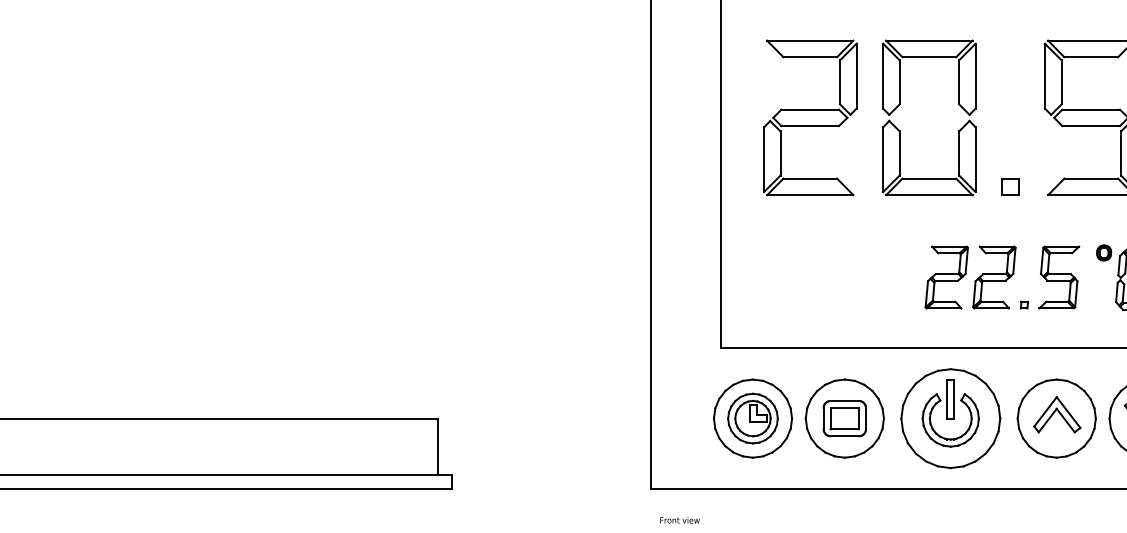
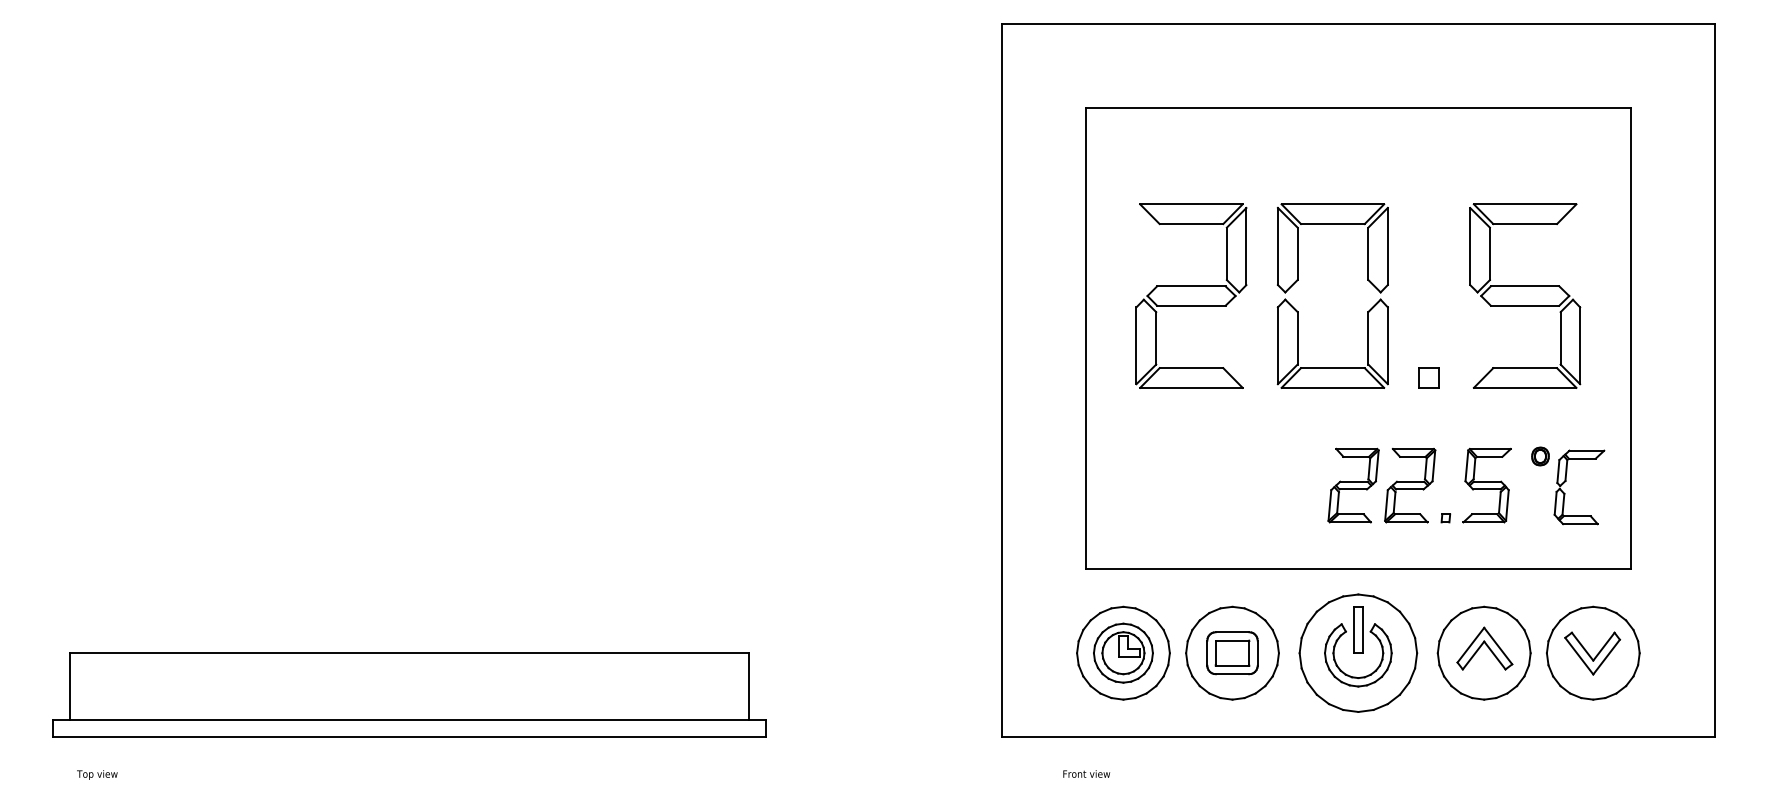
text: (679, 519) -> (1086, 773), moved

